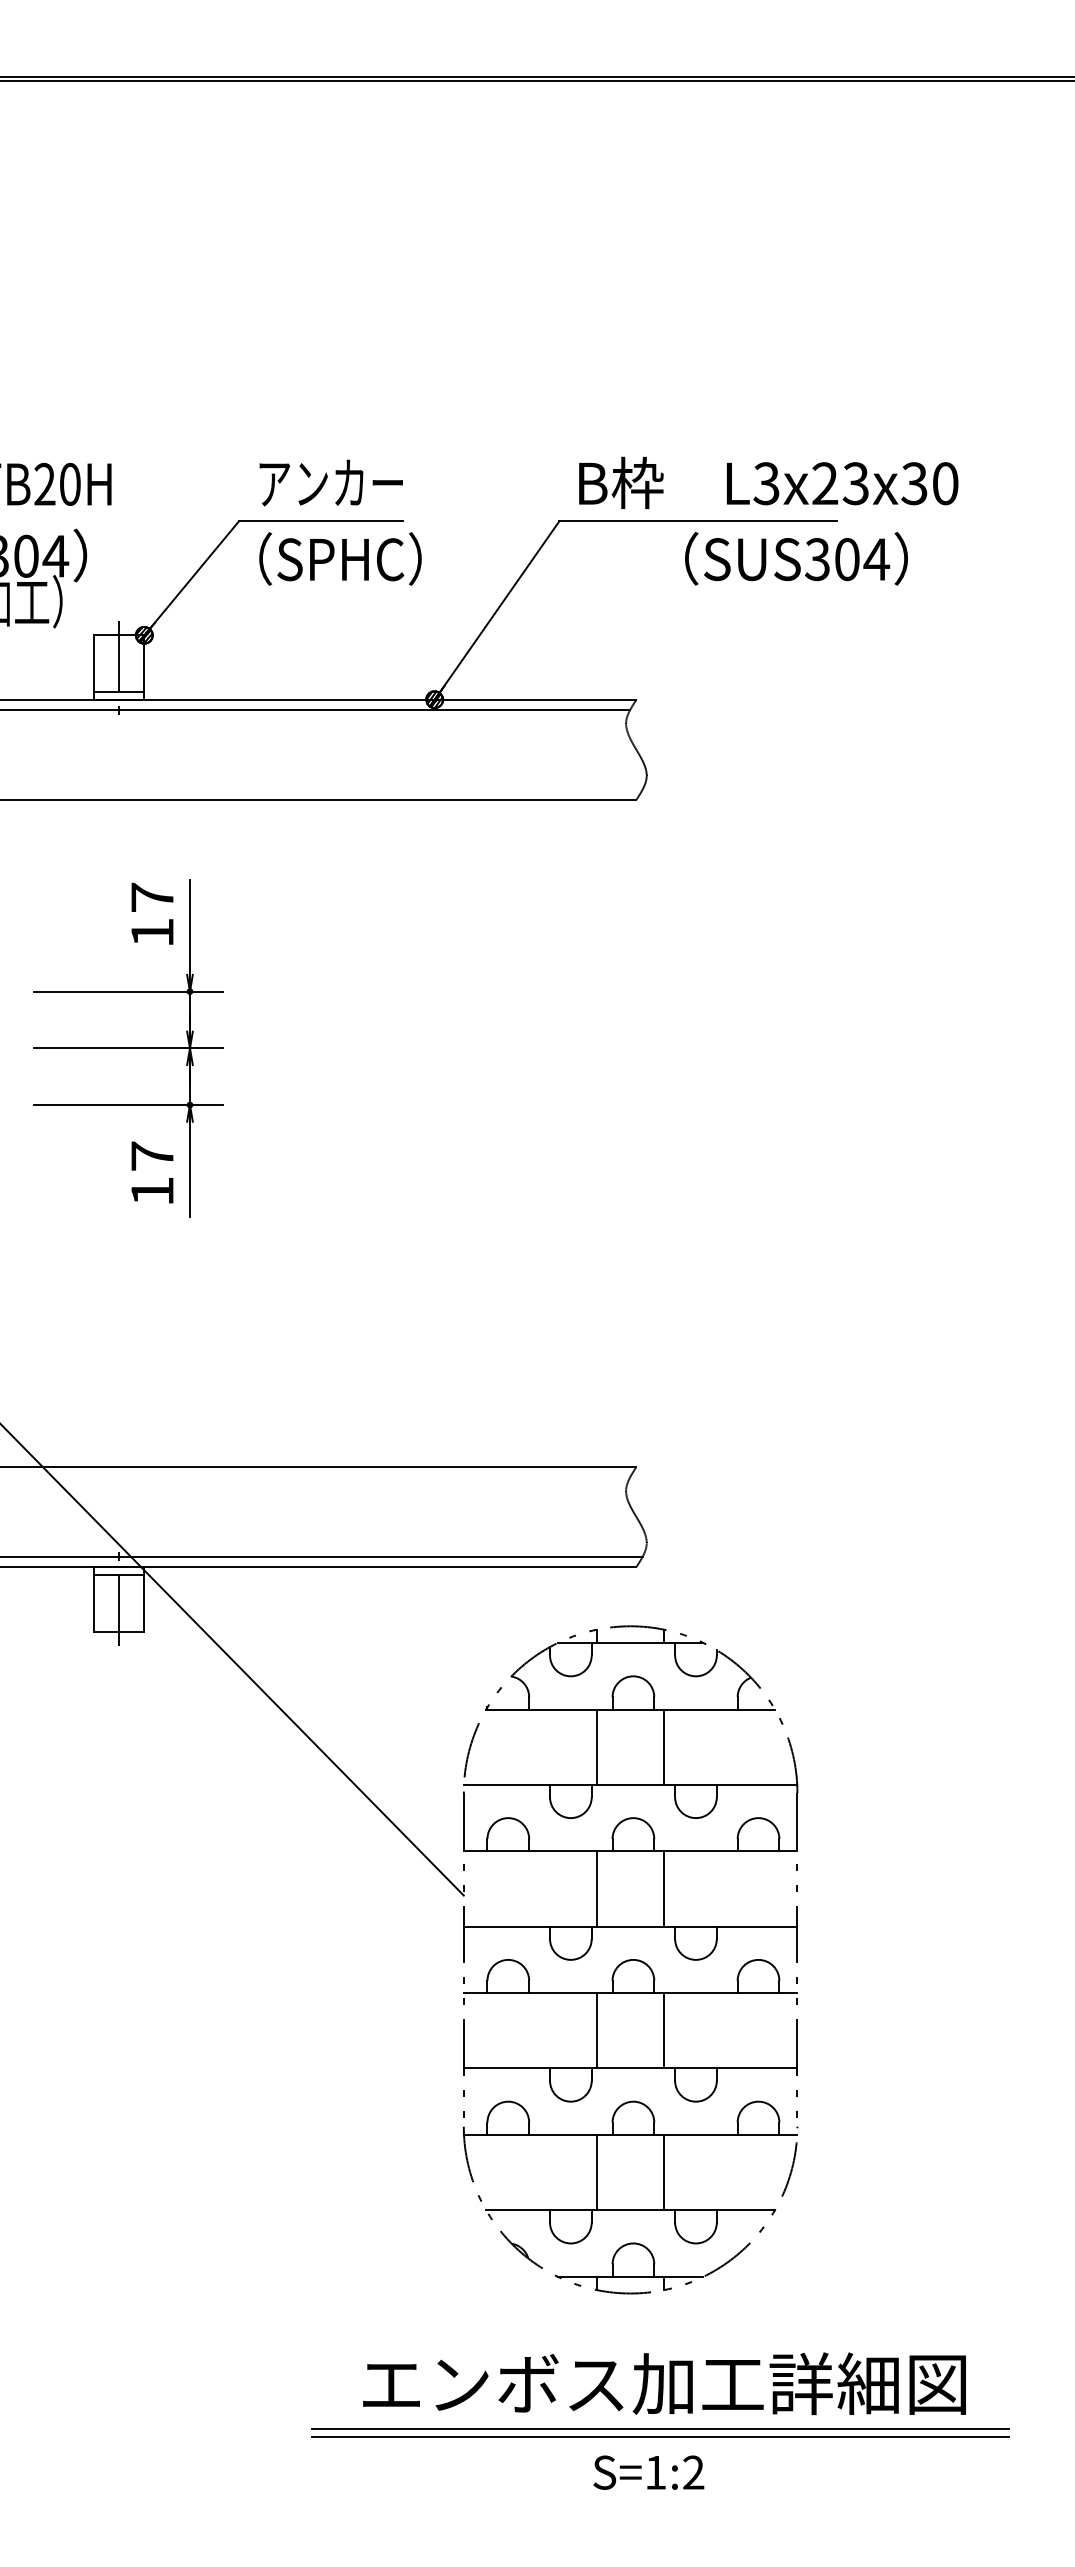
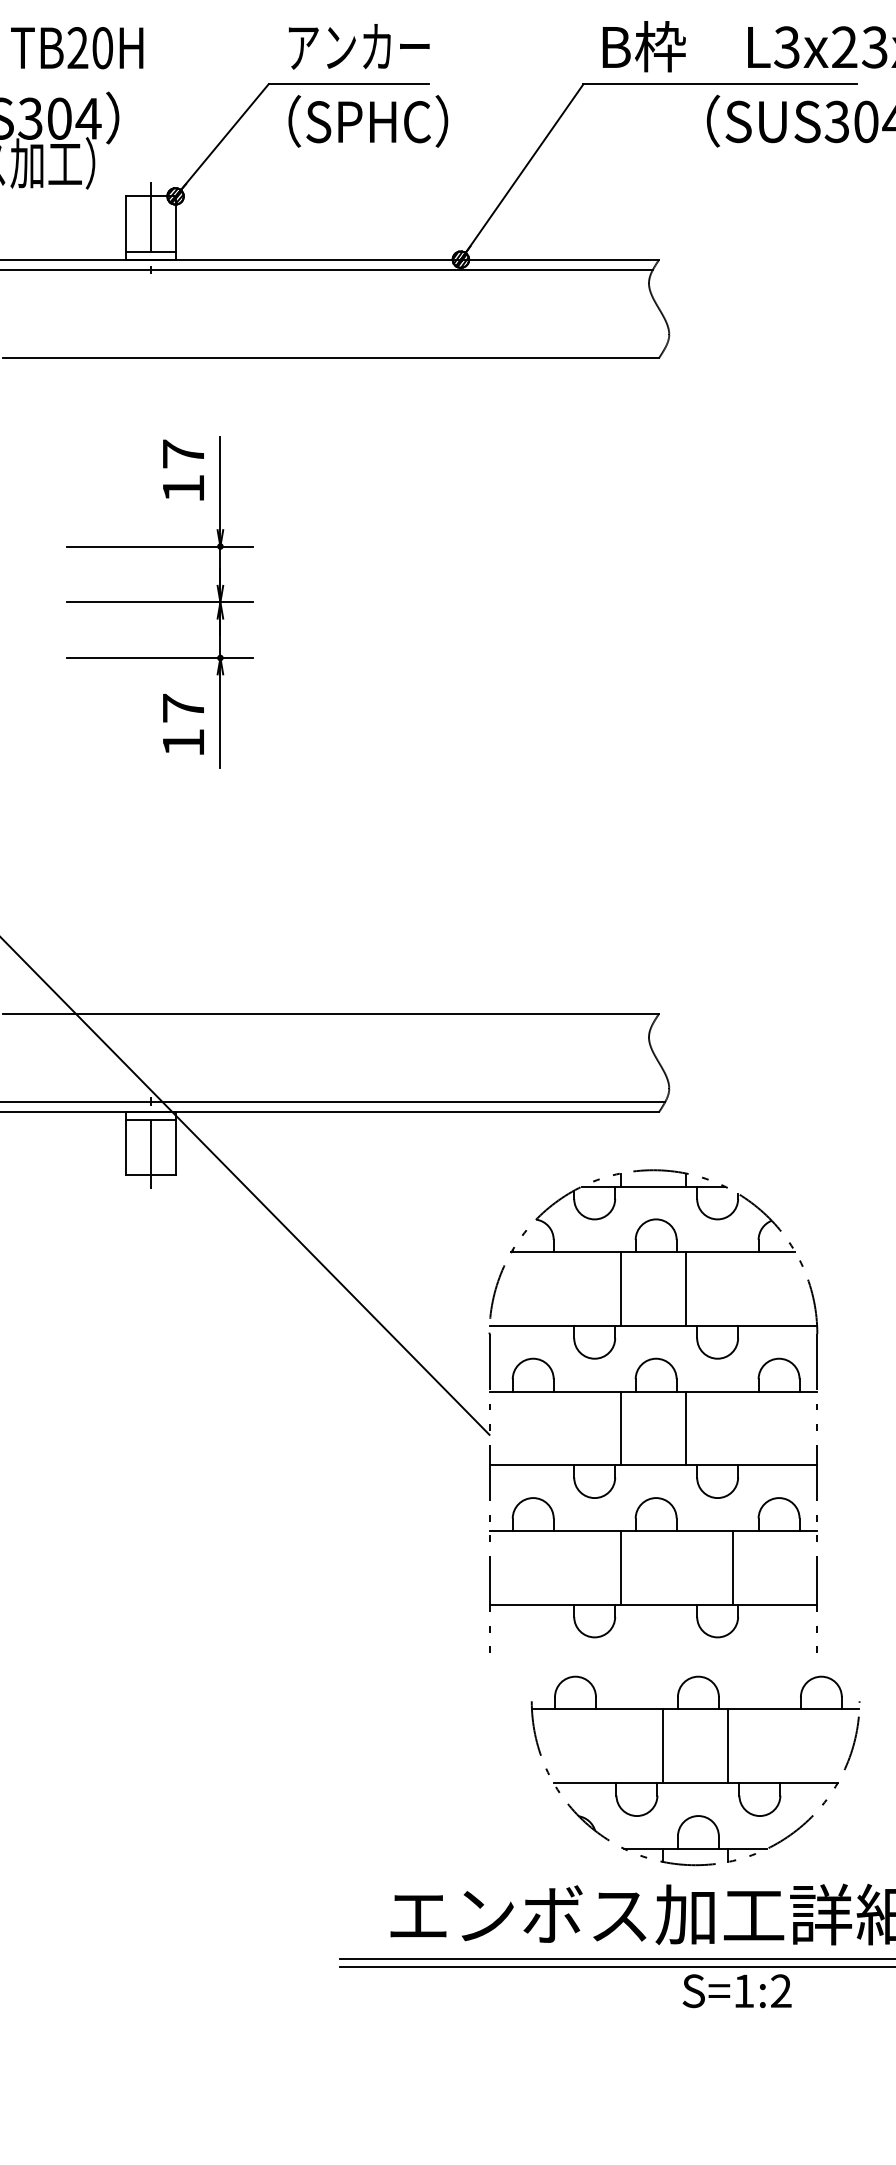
line: (663, 2030) -> (732, 1567), moved
part: (630, 2197) -> (695, 1770), moved
text: (648, 2472) -> (736, 1990), moved

